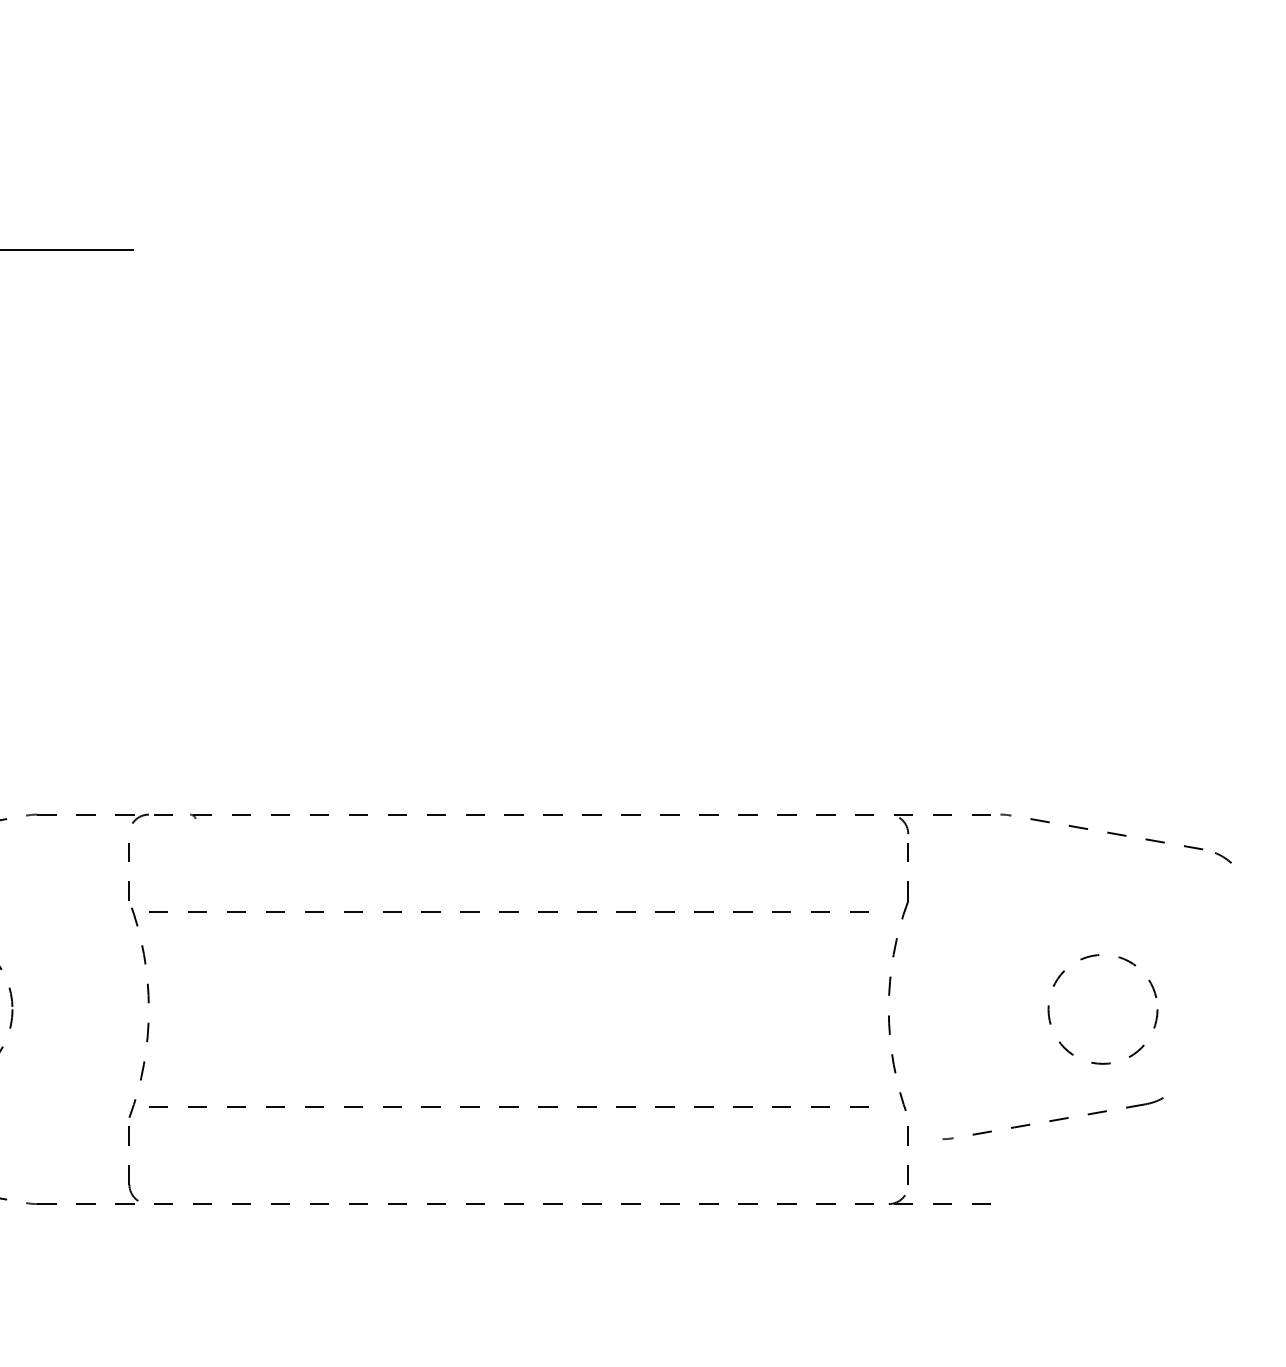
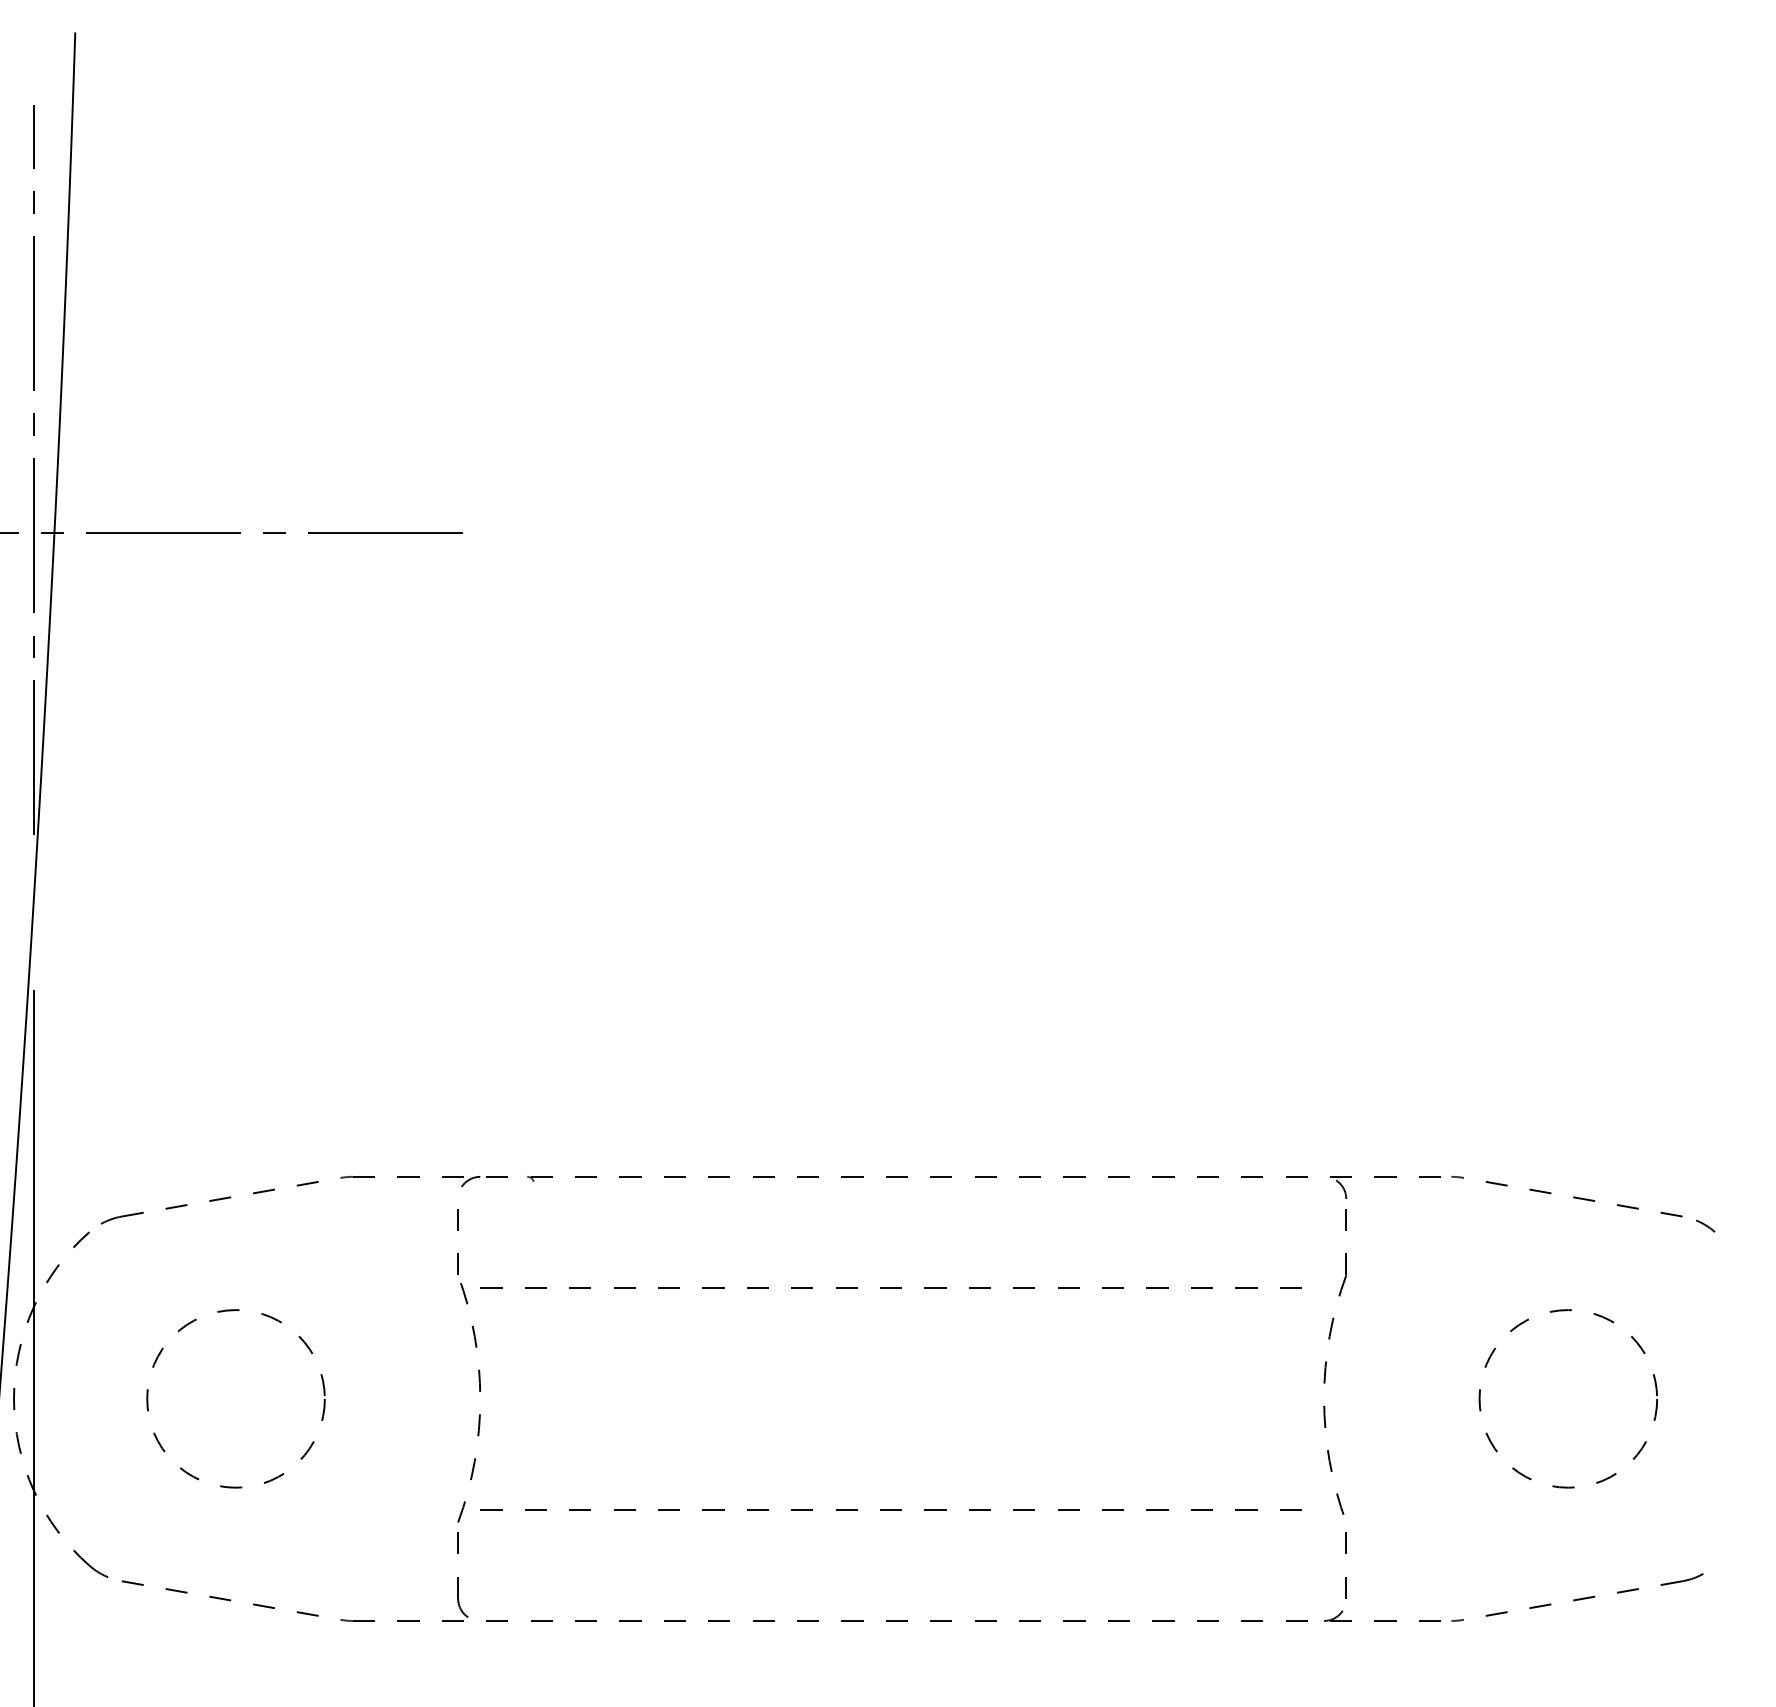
circle: (1103, 1009) -> (1568, 1398), size x1.43
part: (1053, 1118) -> (1577, 1597), moved

